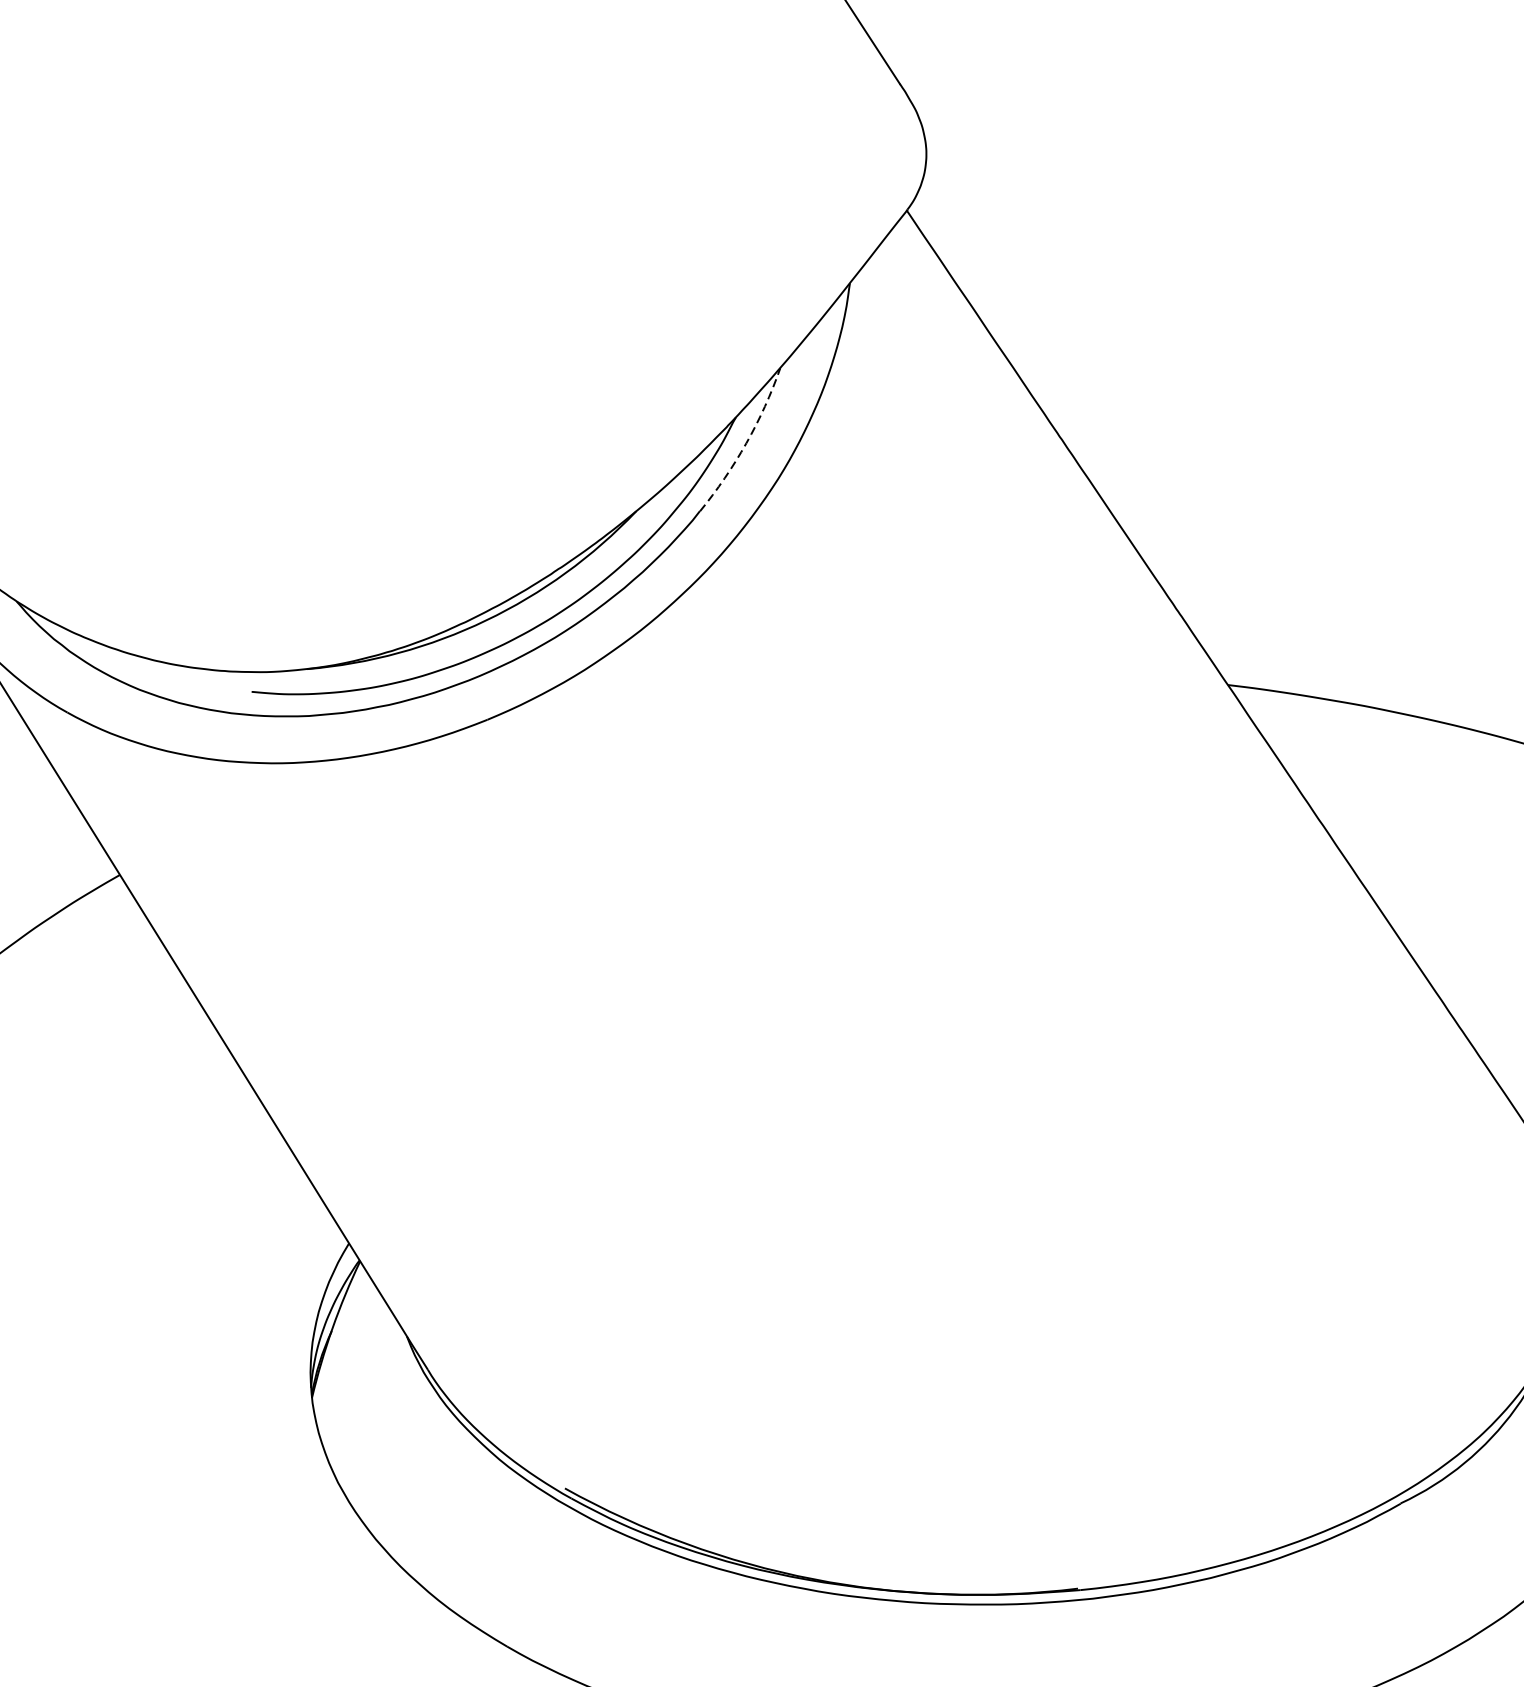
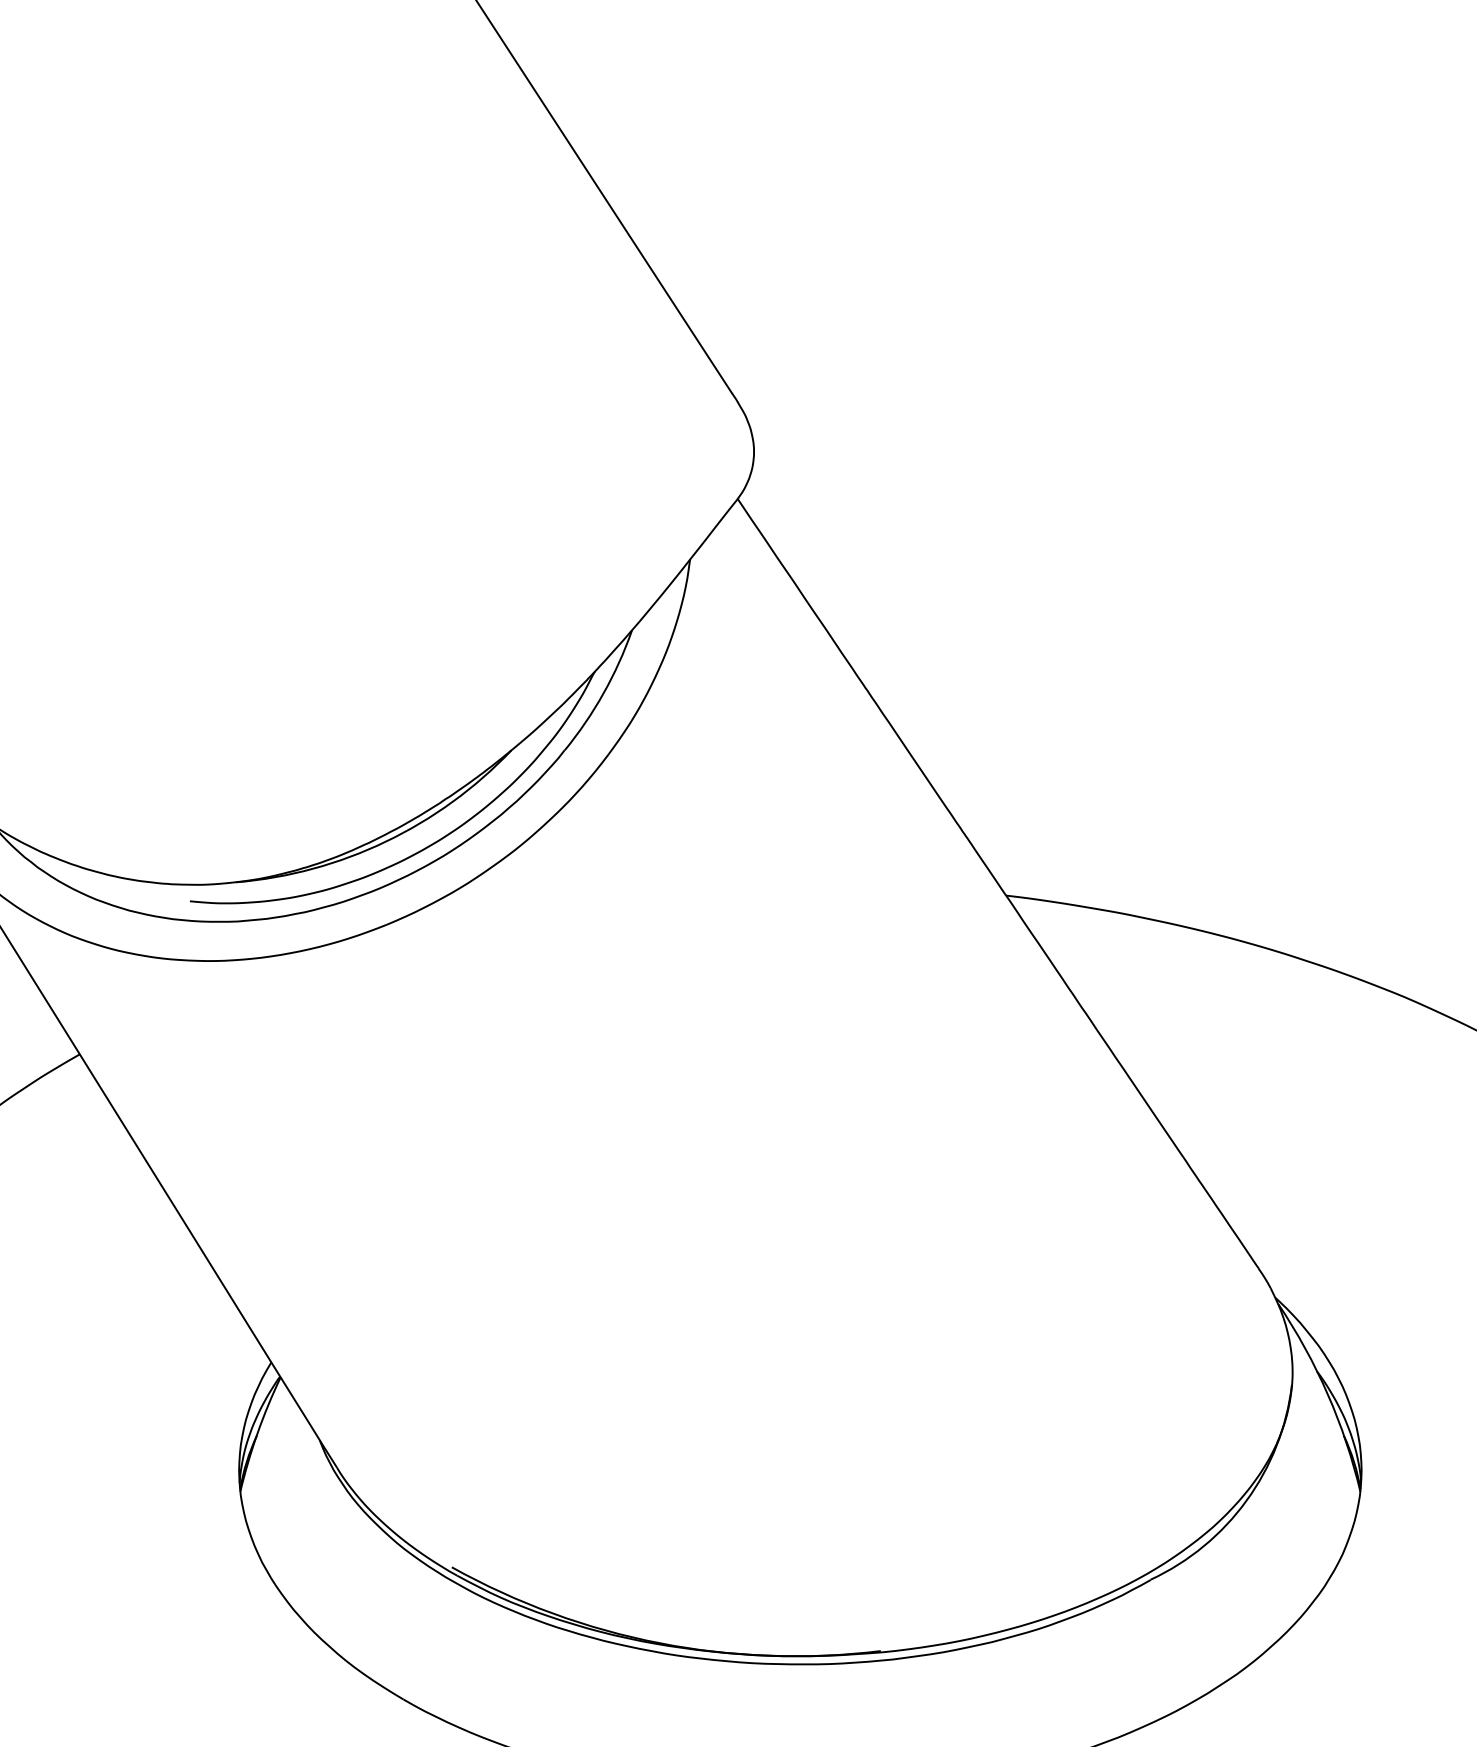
arc: (746, 443) -> (603, 693), dashed -> solid

